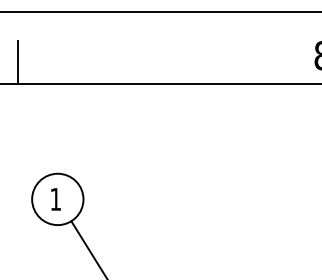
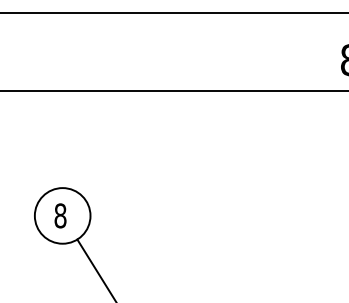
line: (17, 62) -> (18, 67), removed
text: (55, 198) -> (60, 214), 1 -> 8

